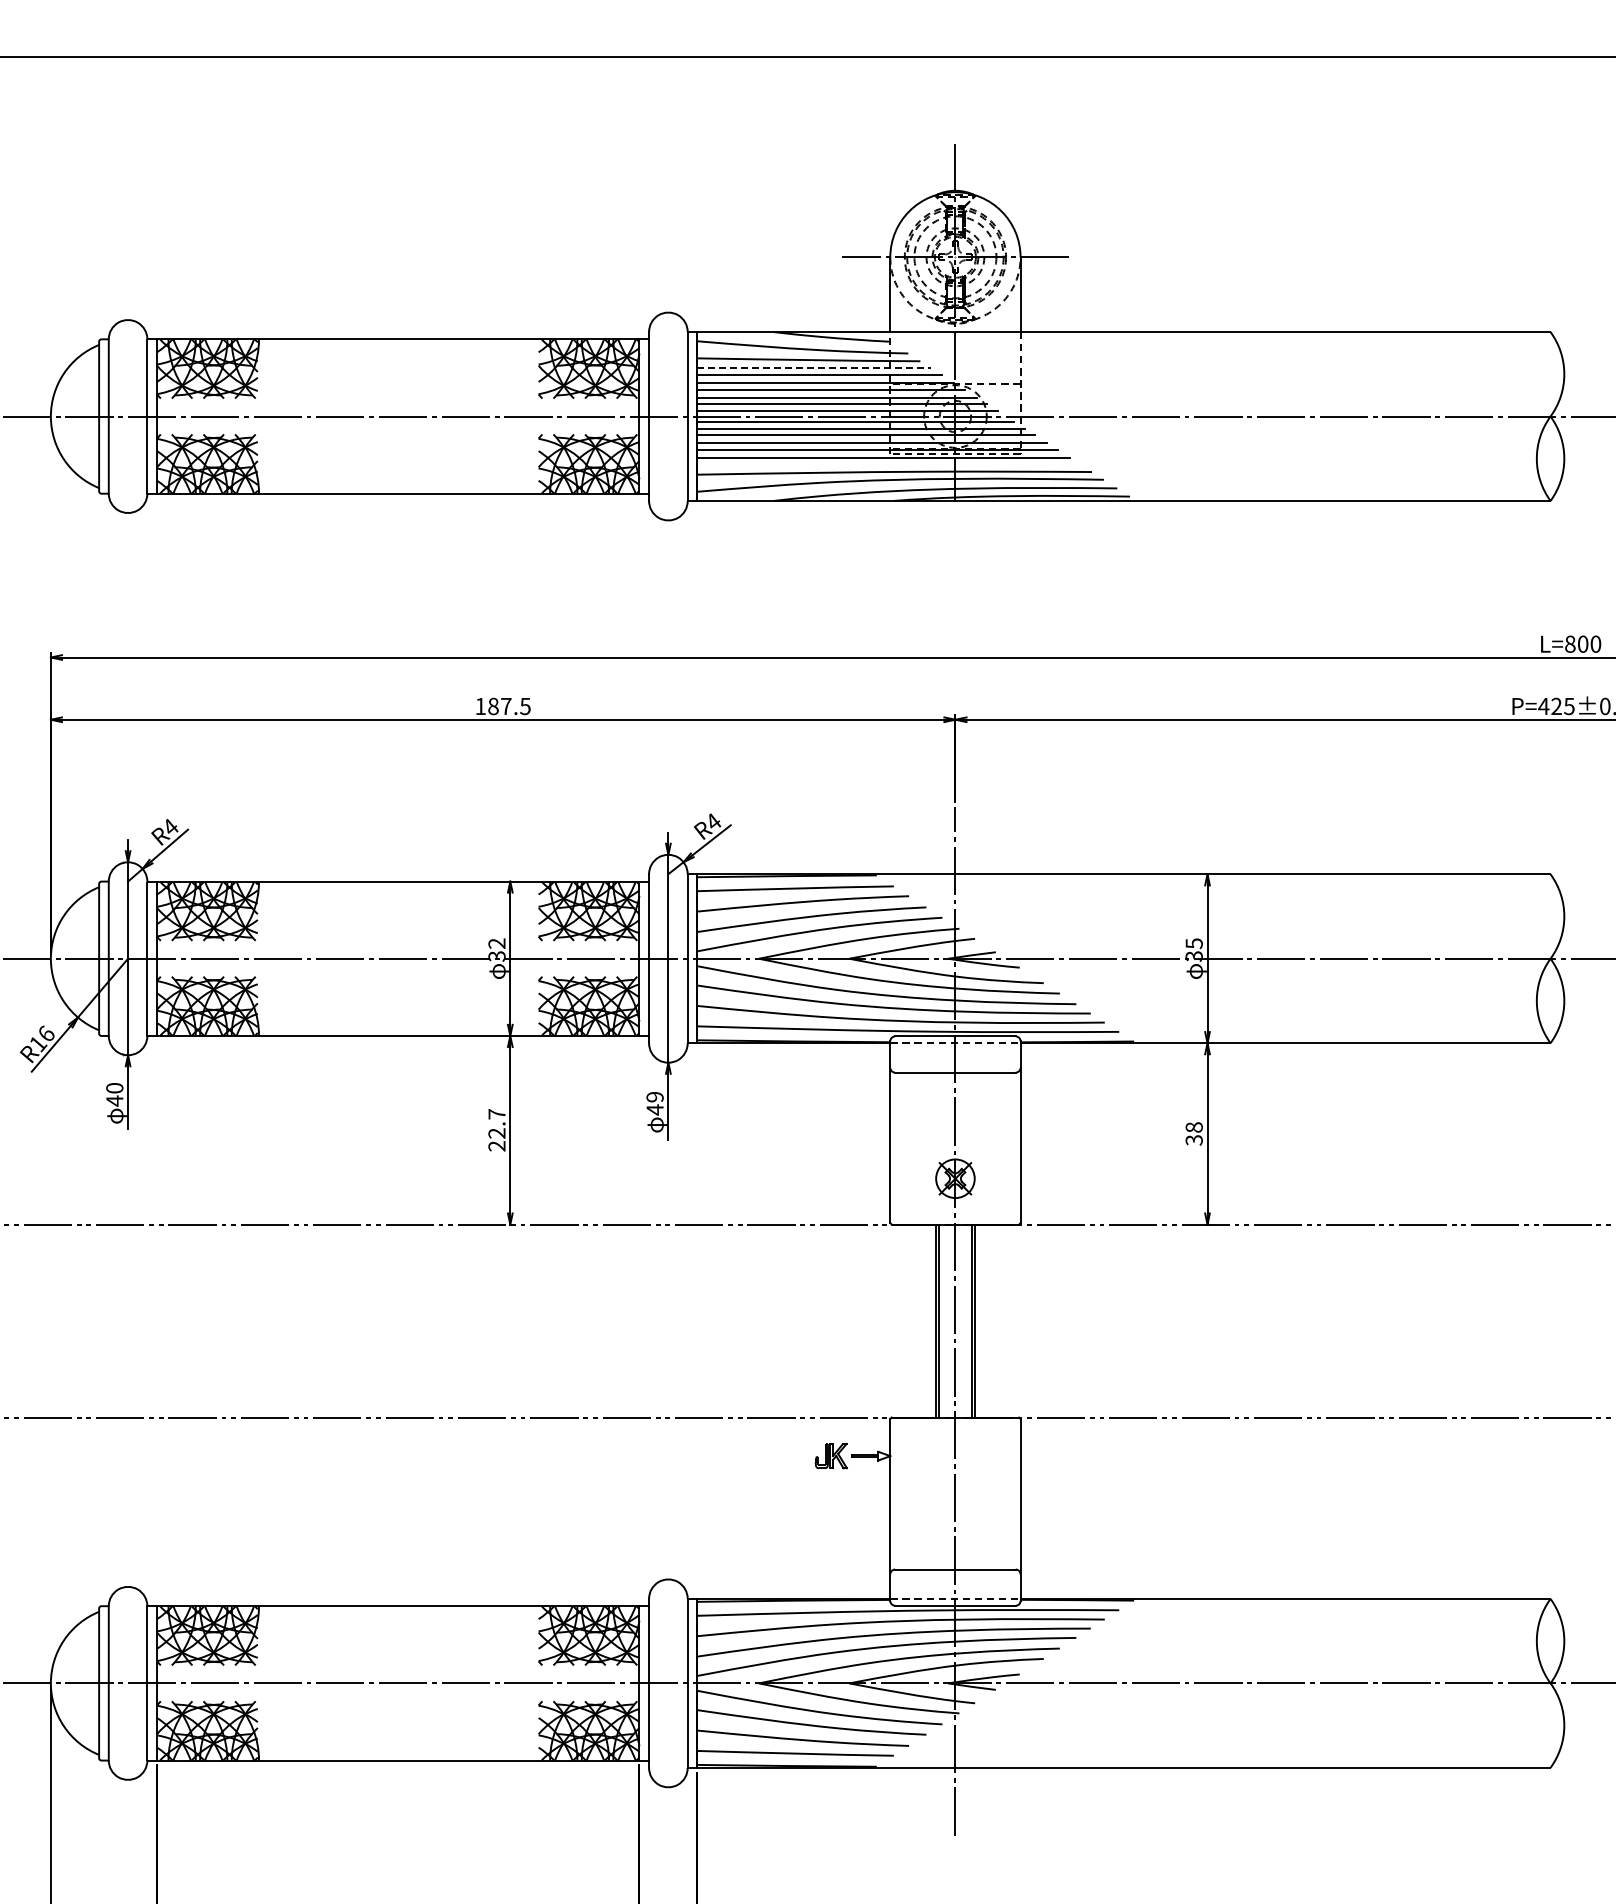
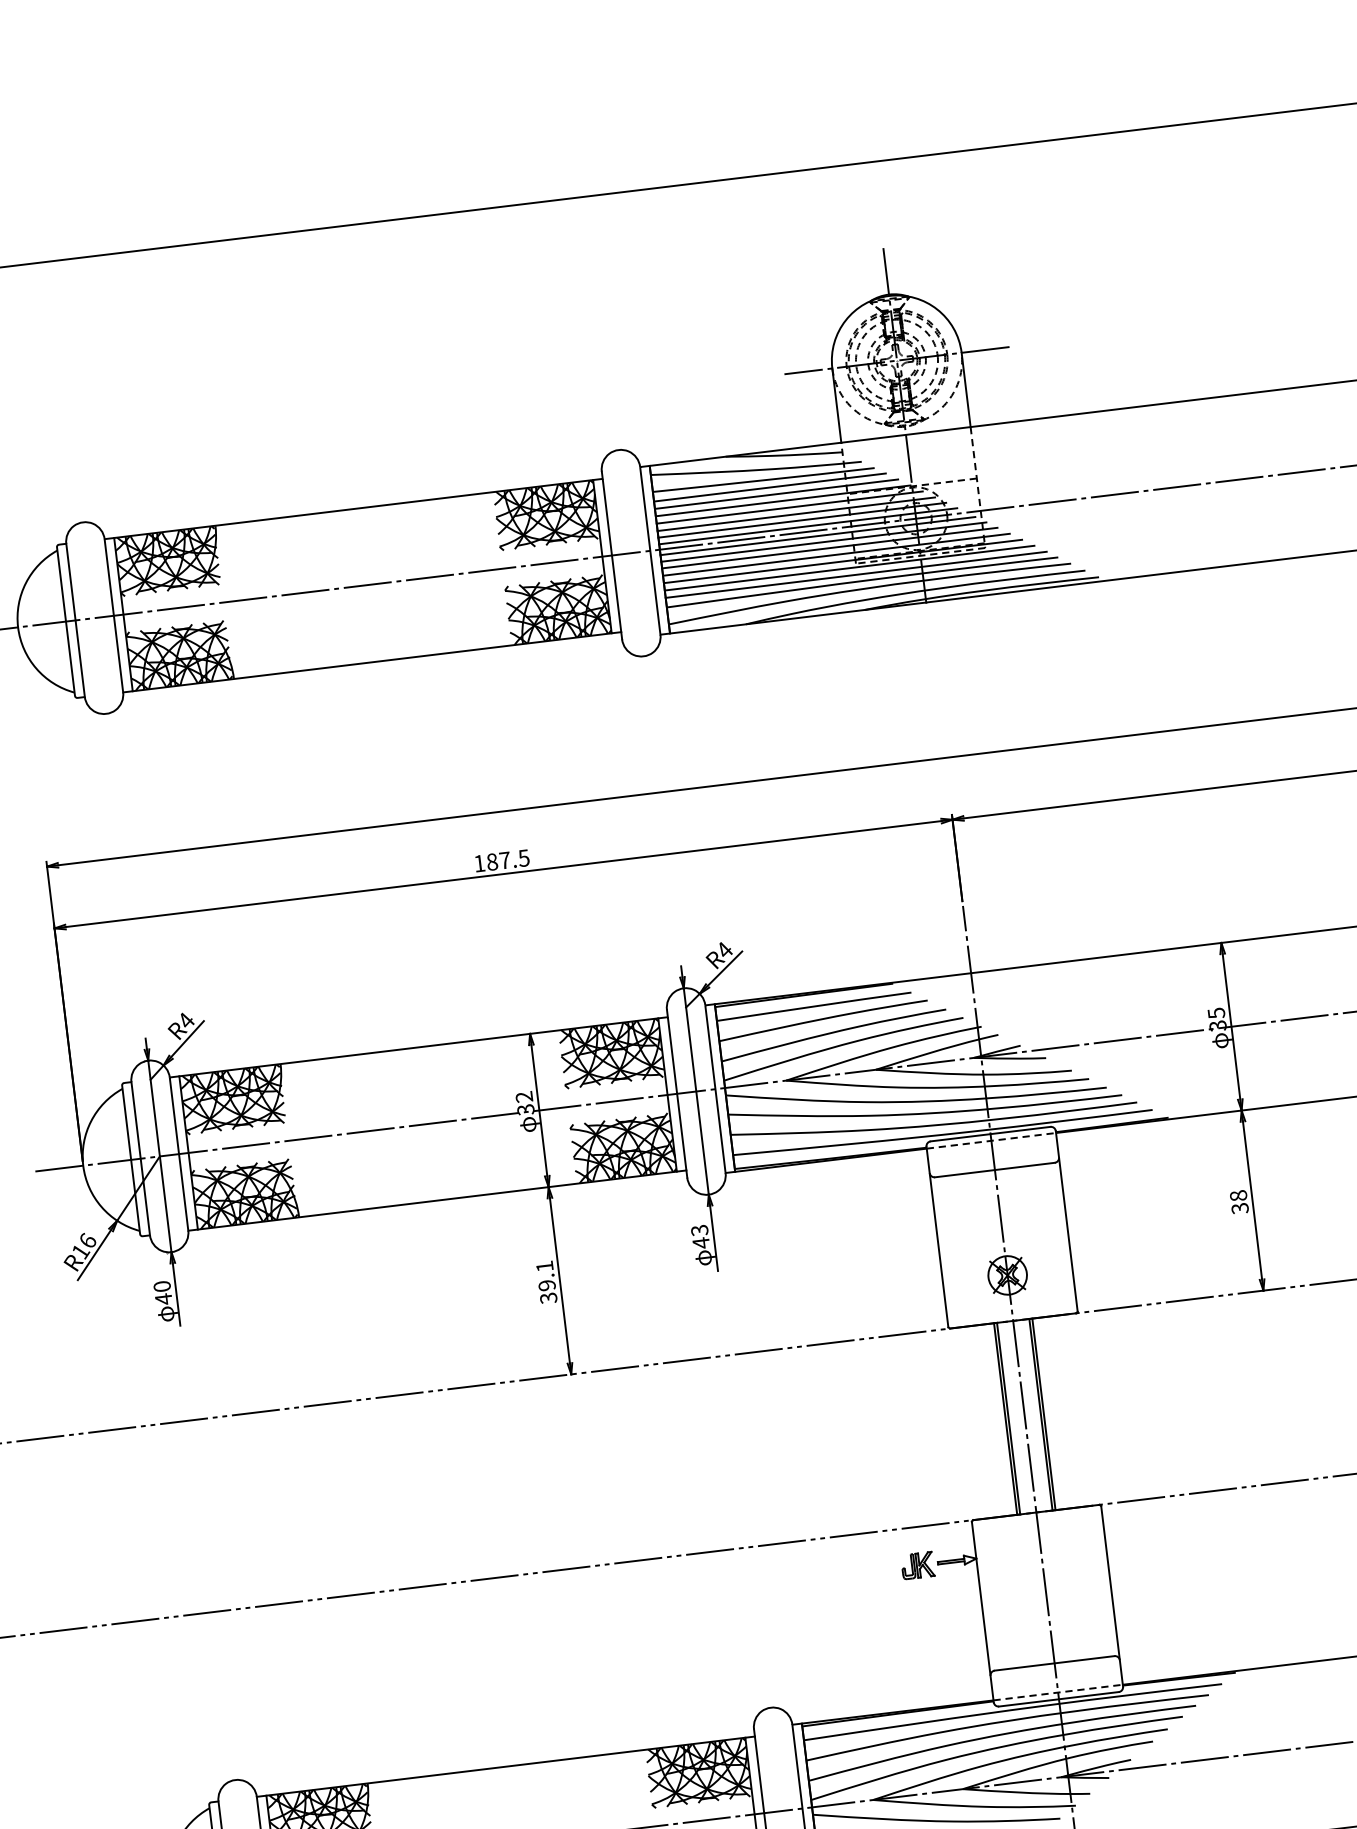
line: (814, 368) -> (770, 487), dashed -> solid
line: (889, 465) -> (856, 575), added
text: (654, 1097) -> (699, 1230), 49 -> 43
text: (496, 1130) -> (546, 1282), 22.7 -> 39.1

